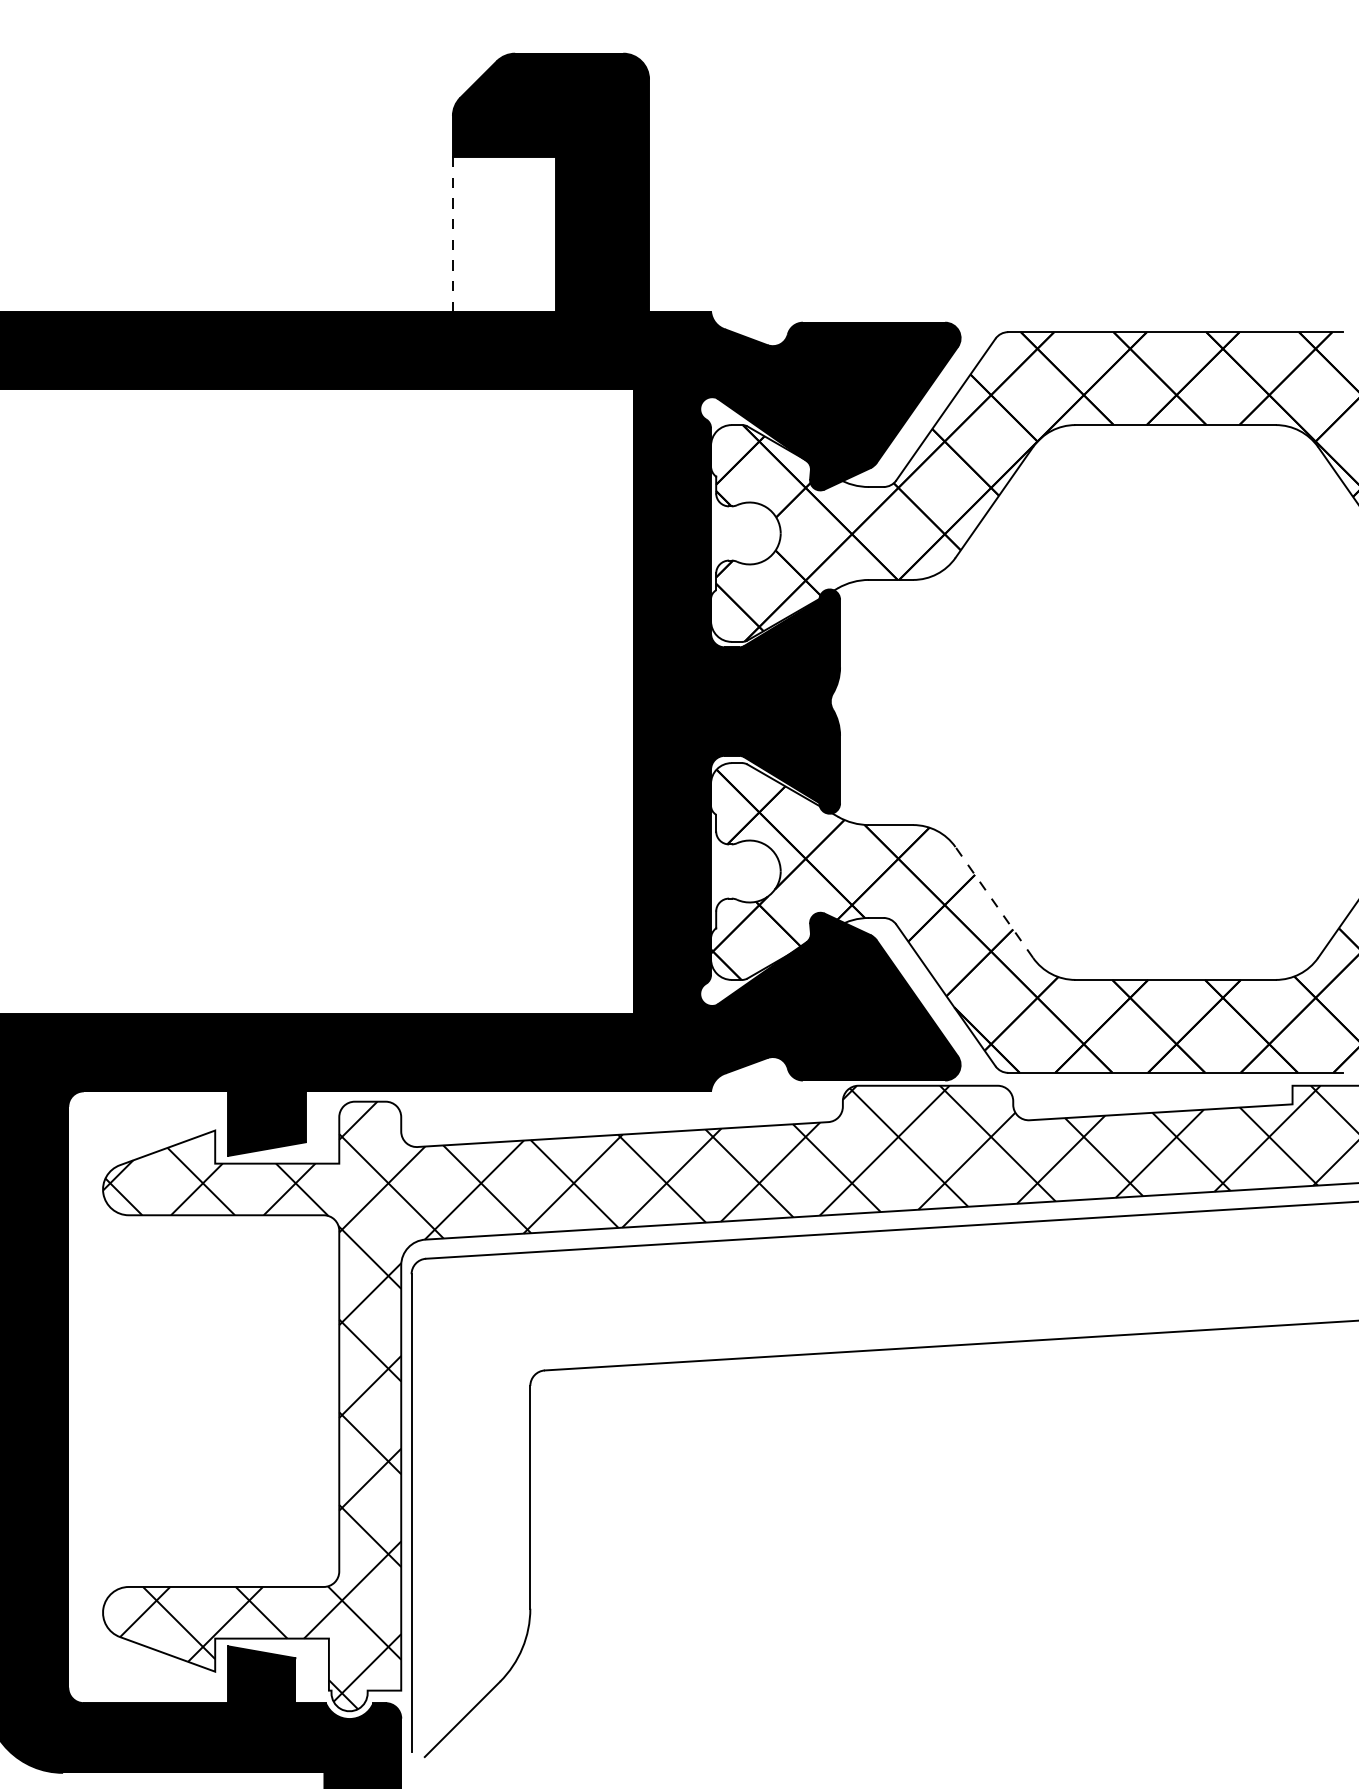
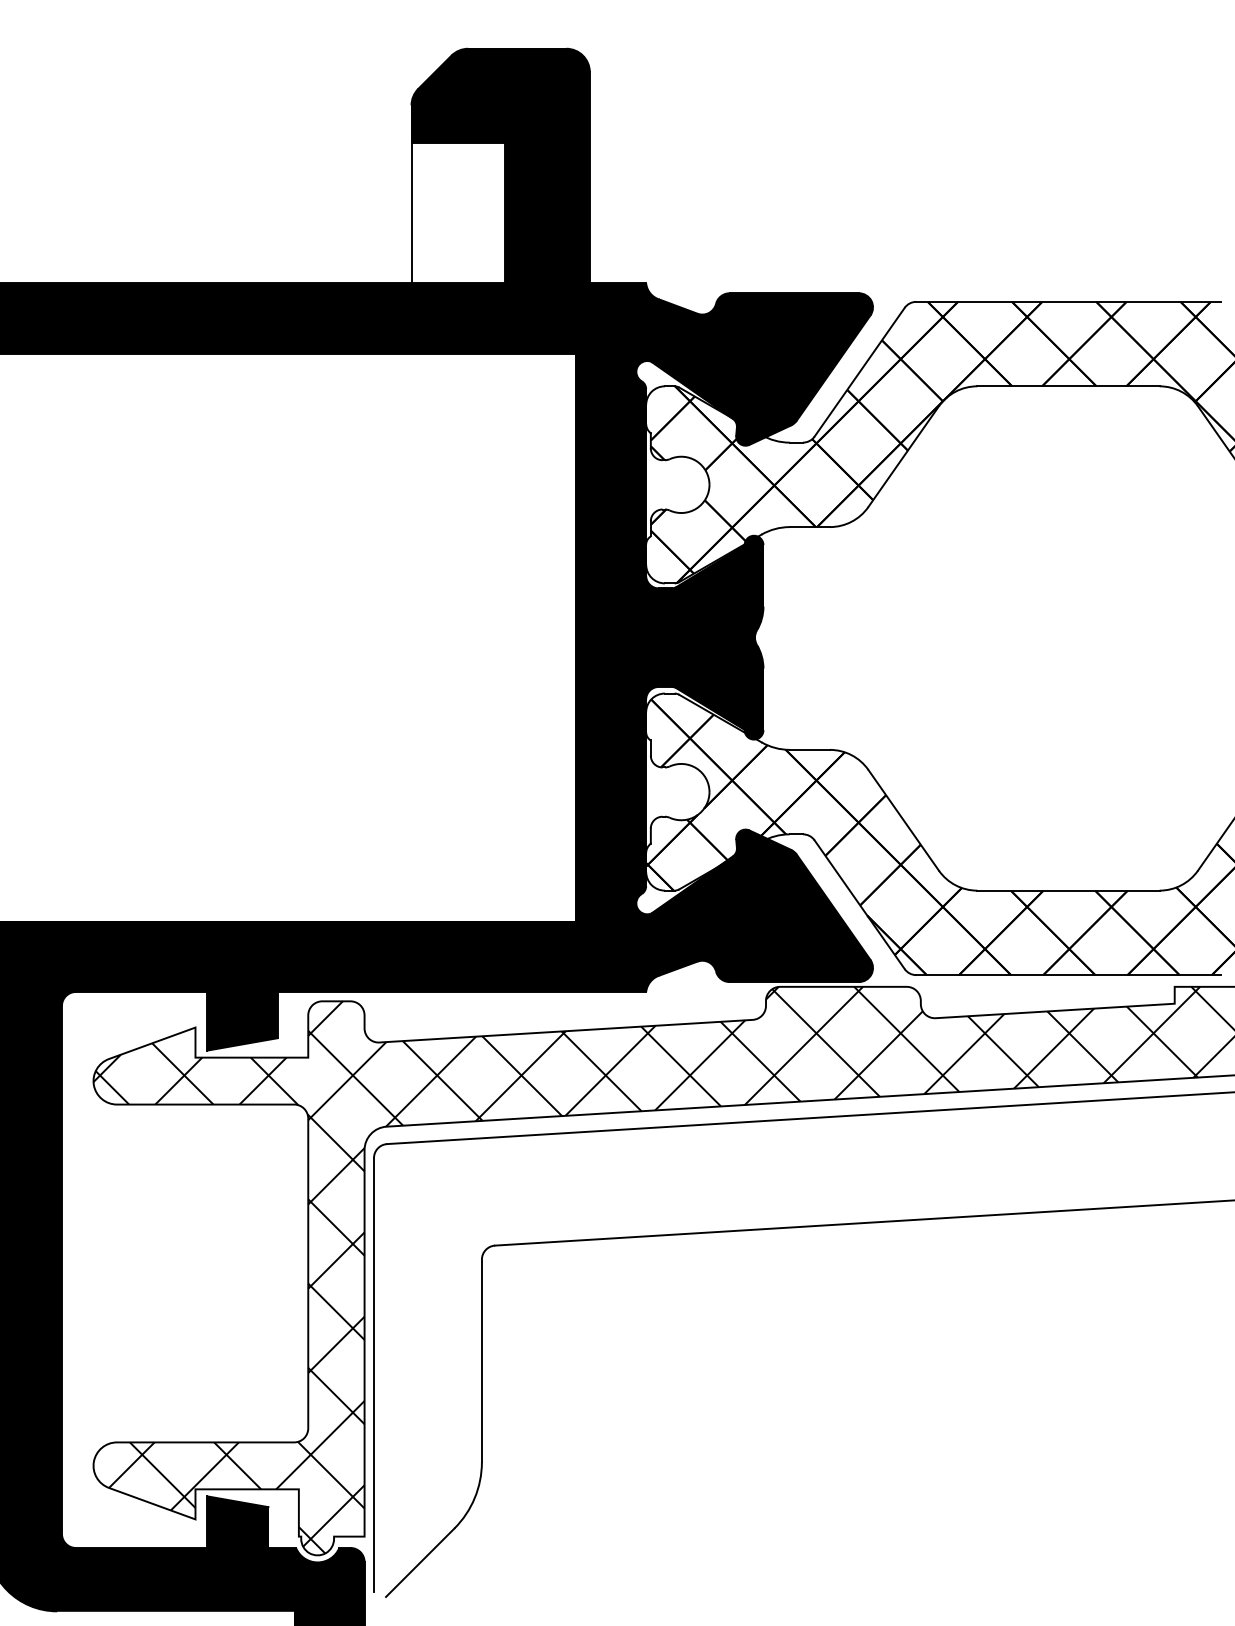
line: (452, 234) -> (411, 213), dashed -> solid
line: (994, 901) -> (903, 819), dashed -> solid

